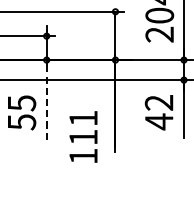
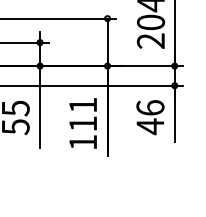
text: (159, 102) -> (150, 107), 42 -> 46
line: (47, 104) -> (40, 109), dashed -> solid
text: (82, 136) -> (82, 123), moved

